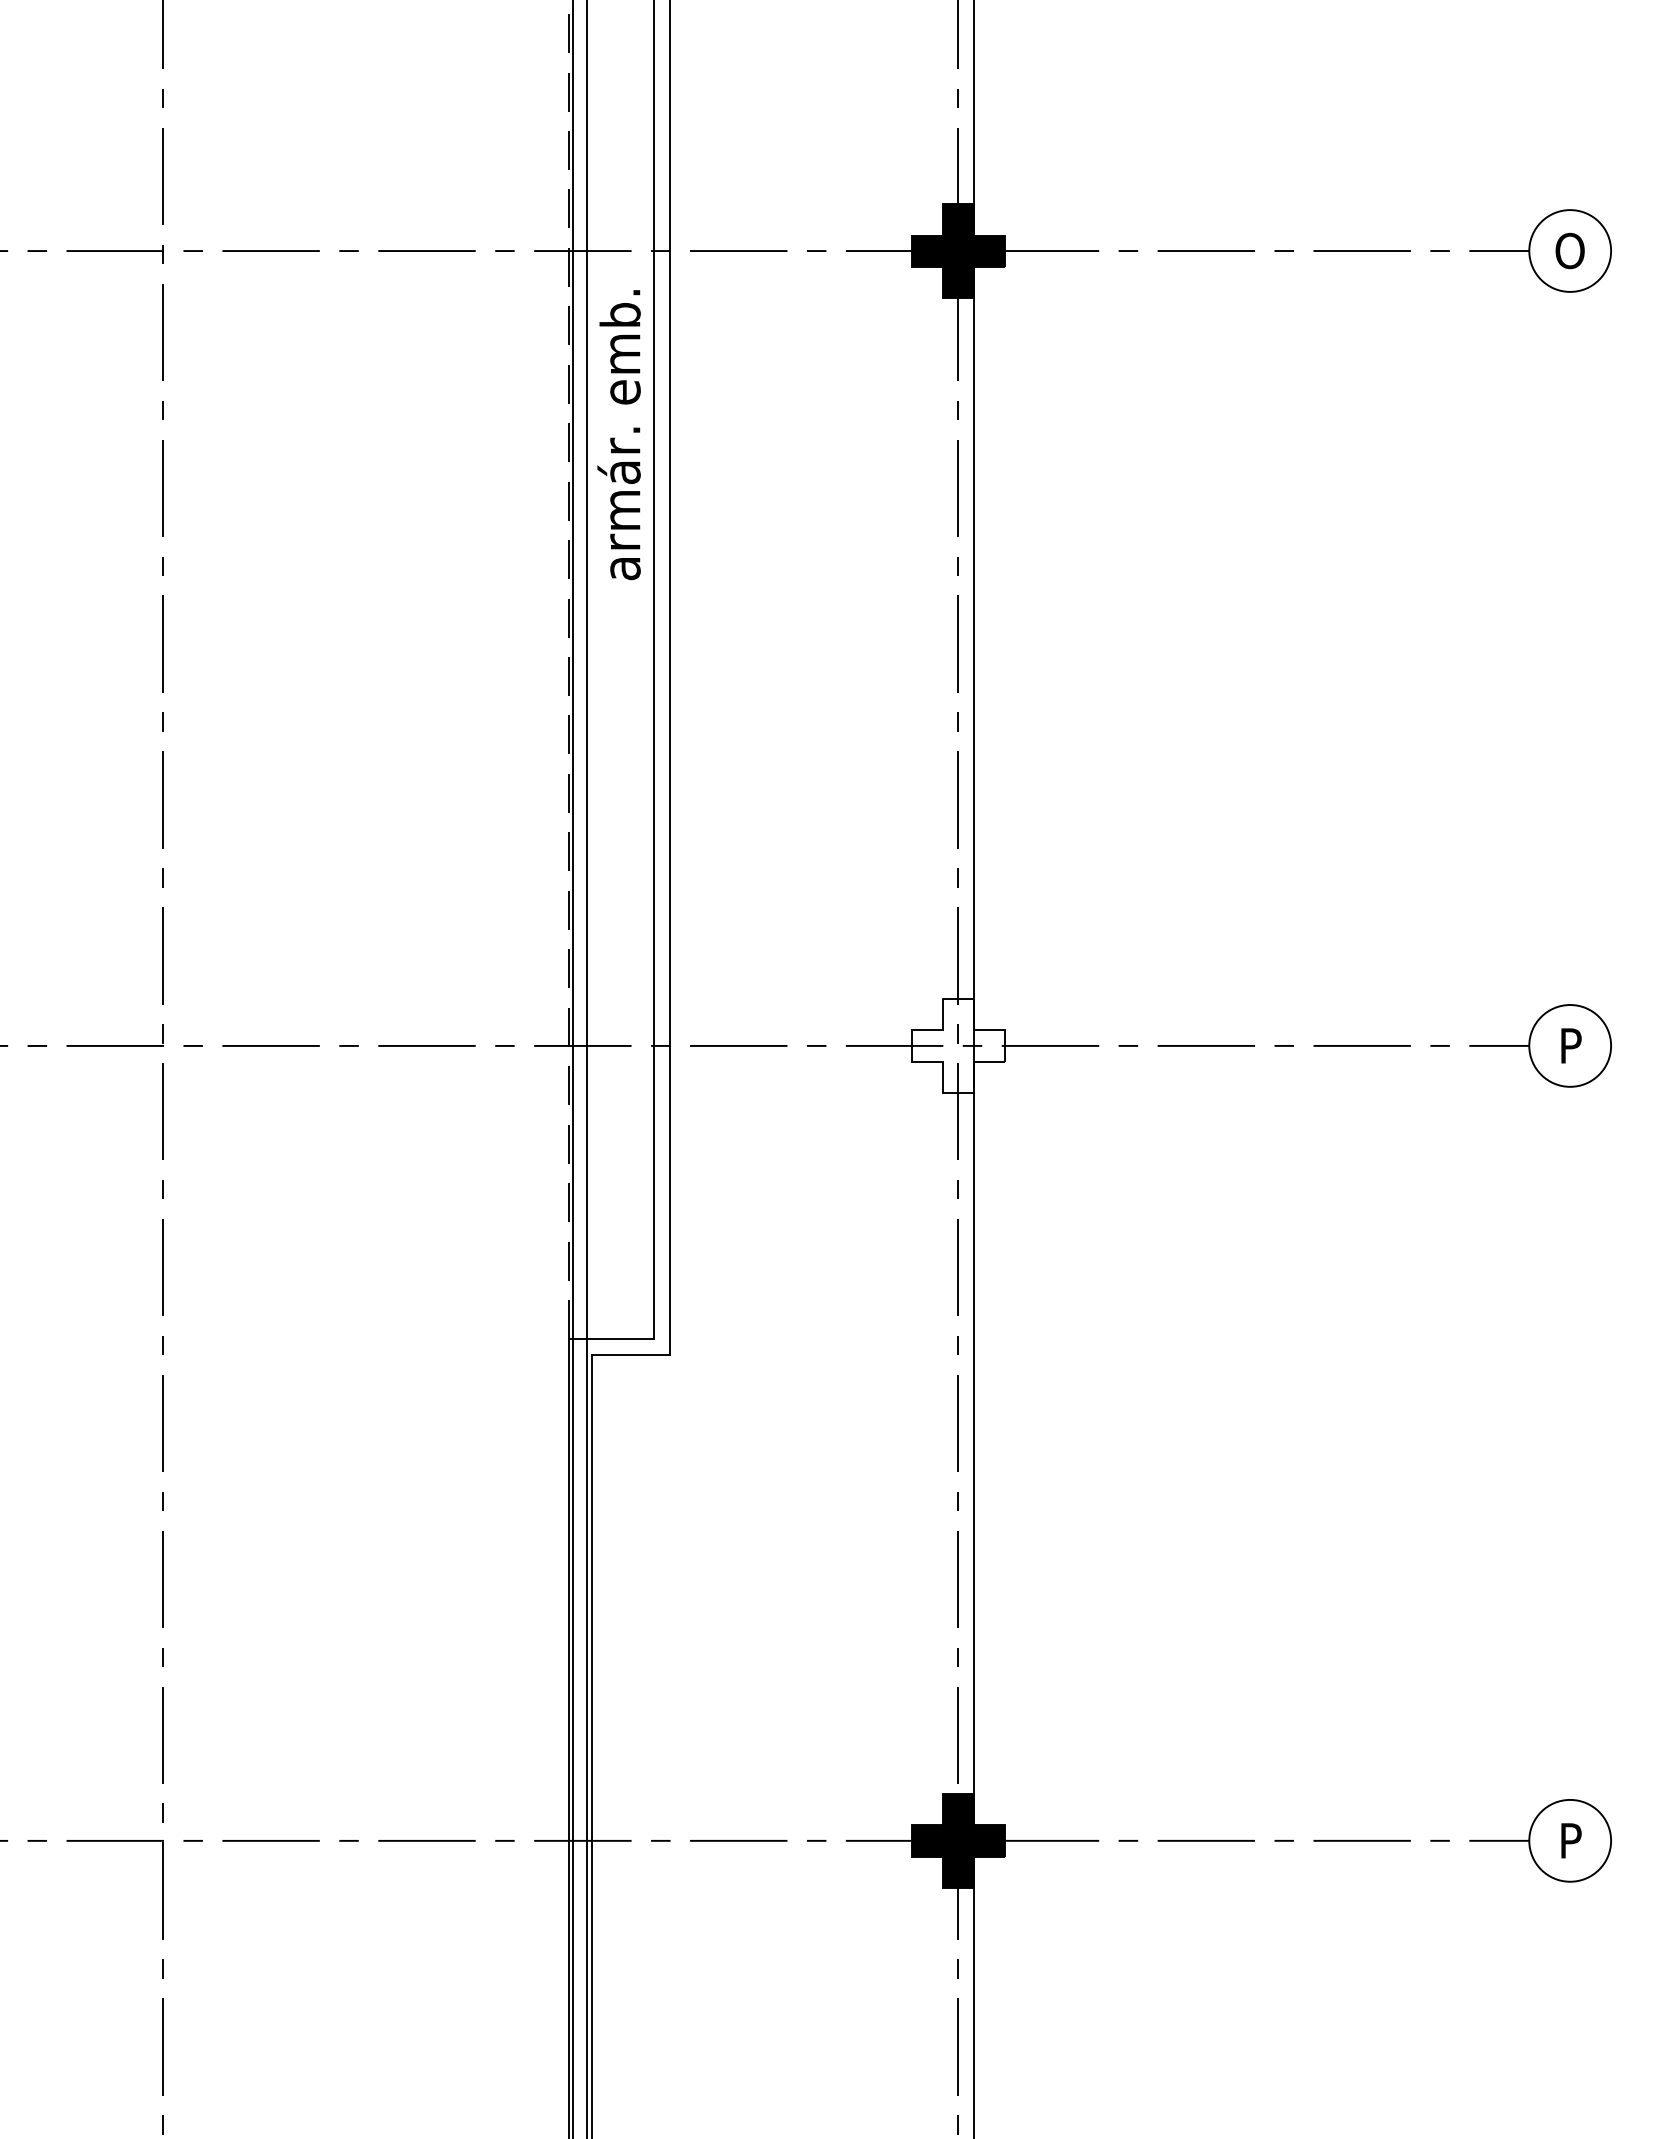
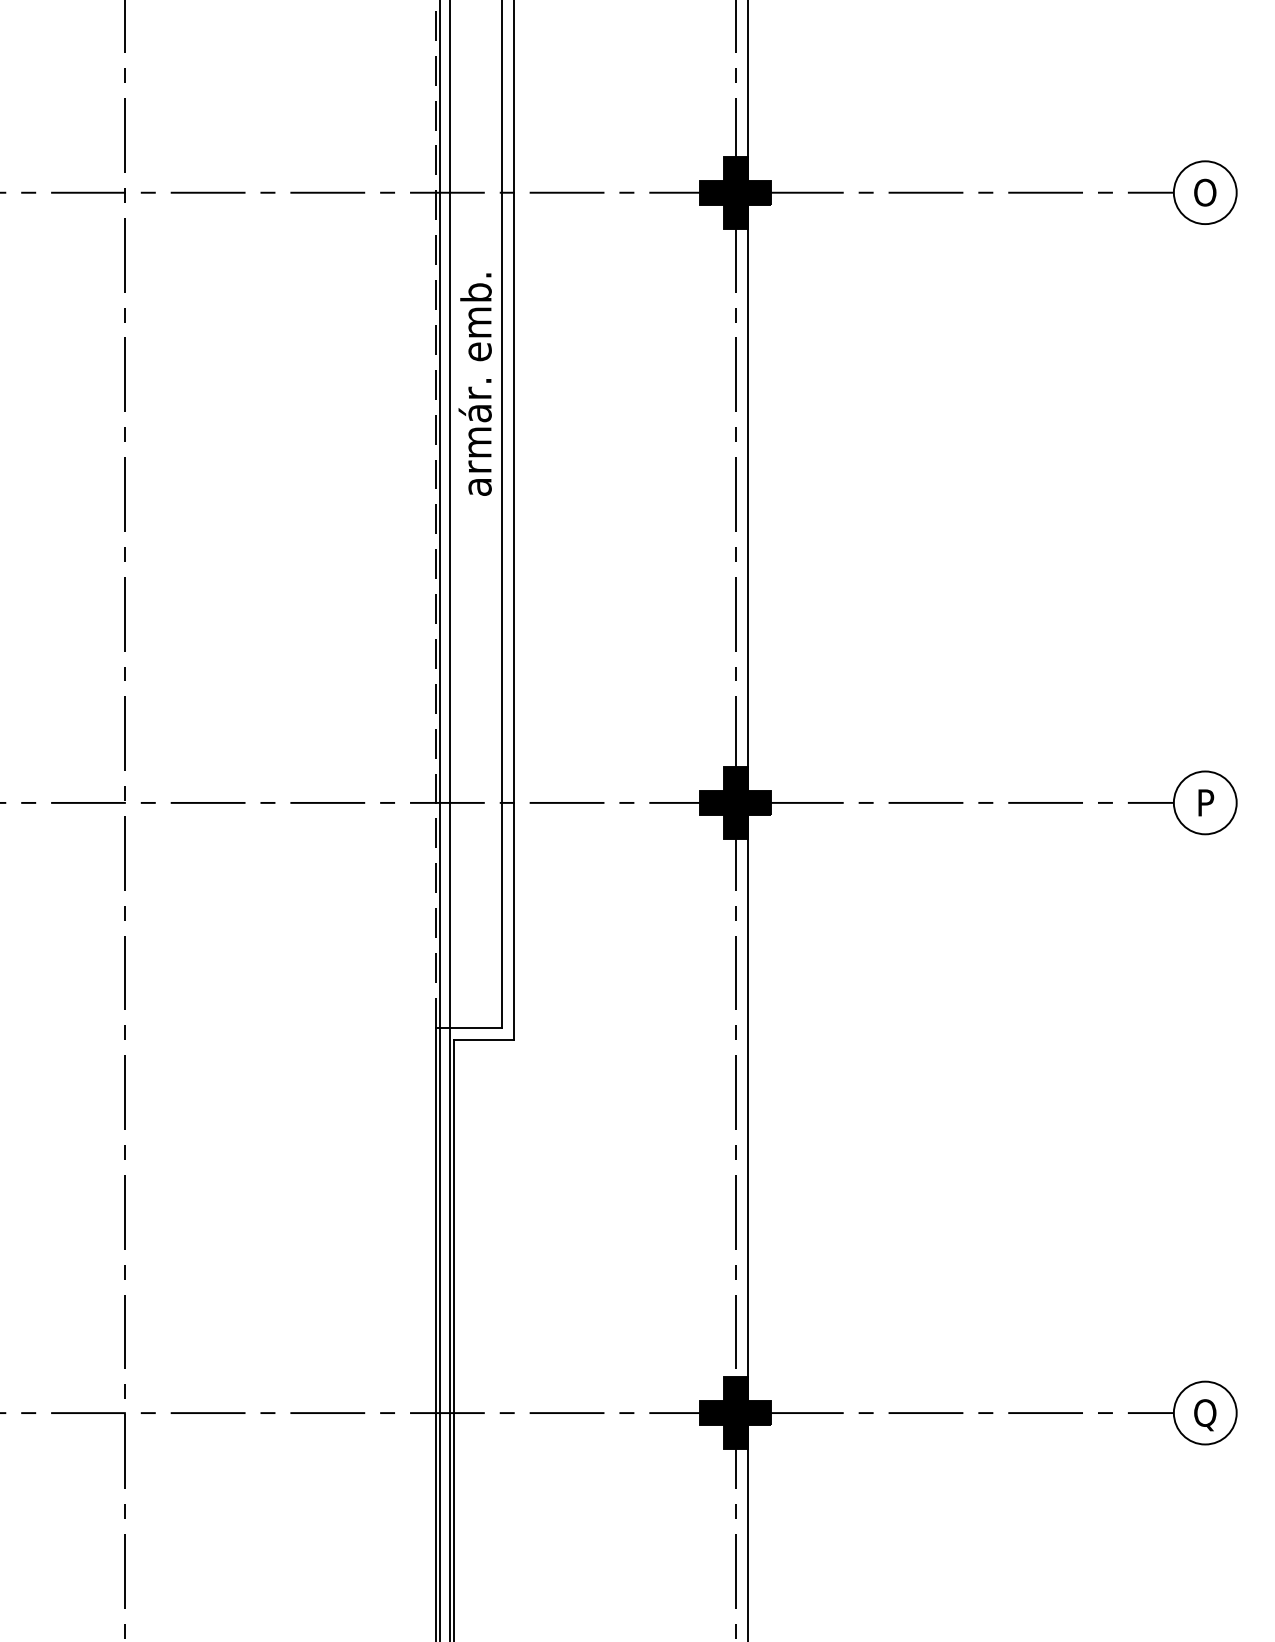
text: (618, 435) -> (474, 385), moved
fill: (958, 1045) -> (735, 802), added
text: (1569, 1843) -> (1204, 1415), P -> Q

